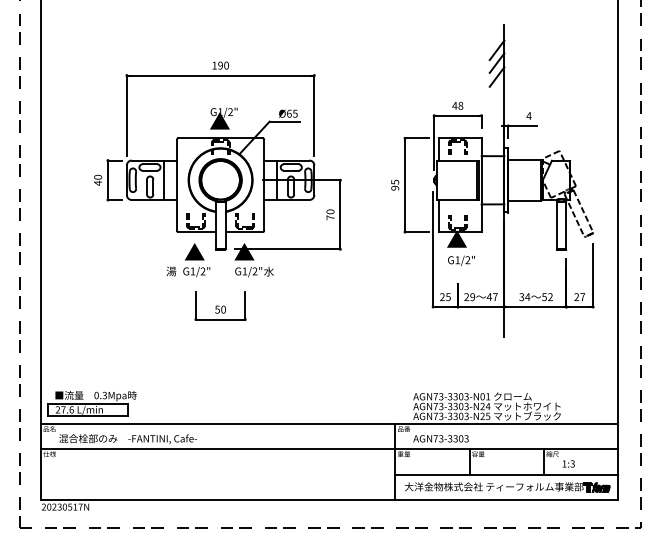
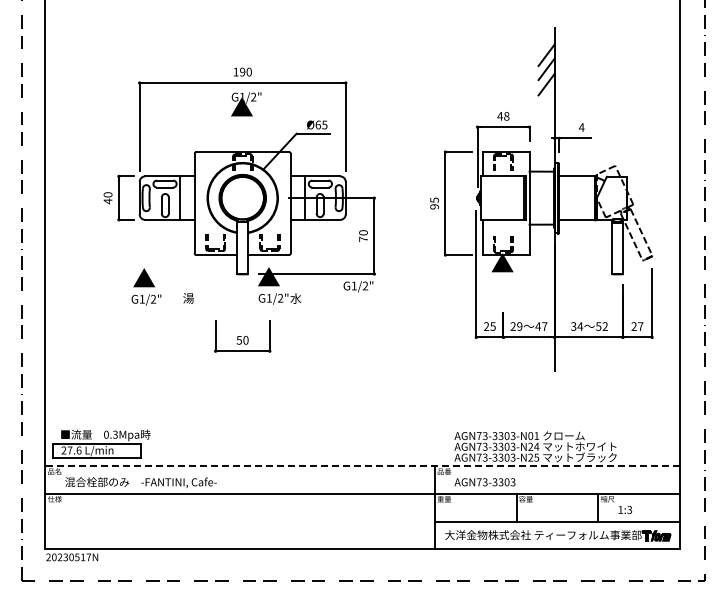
text: (224, 118) -> (246, 104), moved
text: (196, 259) -> (146, 286), moved
text: (461, 260) -> (358, 286), moved
line: (329, 424) -> (362, 466), solid -> dashed

